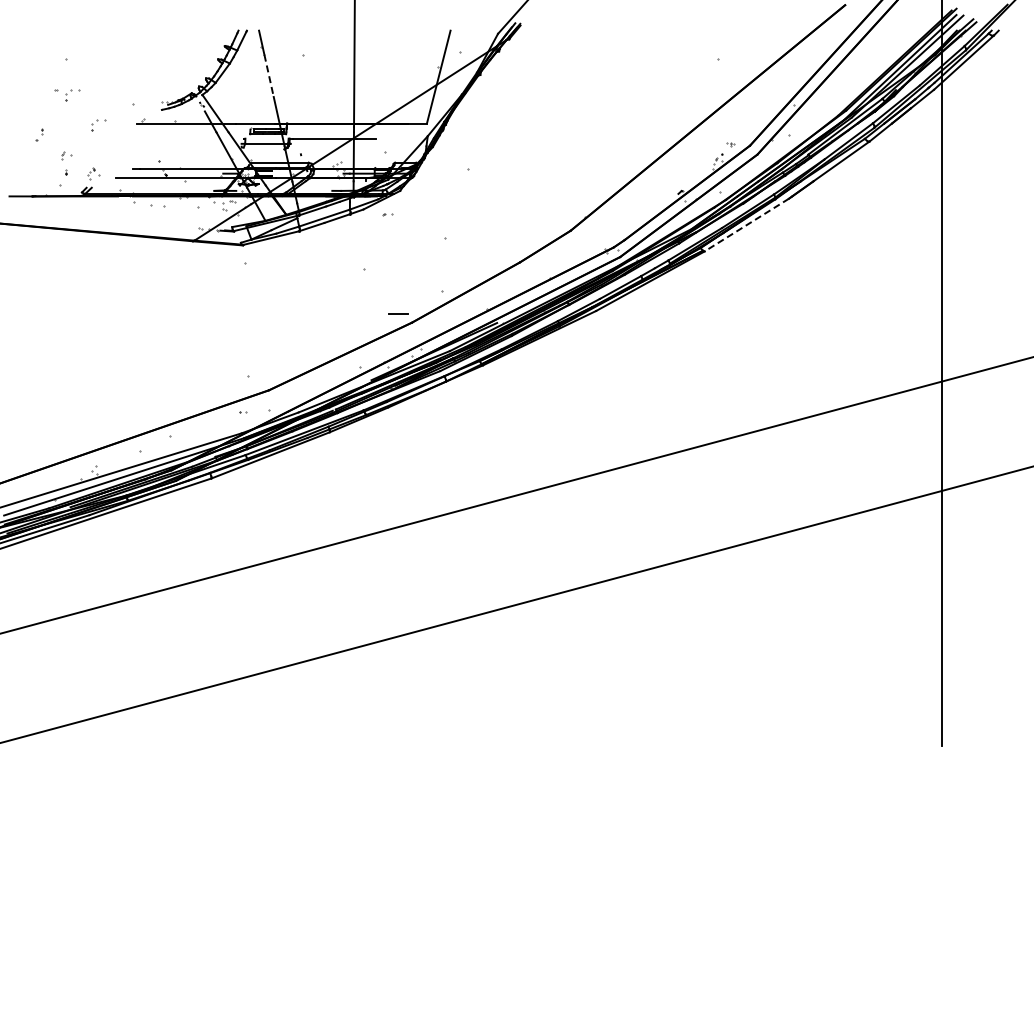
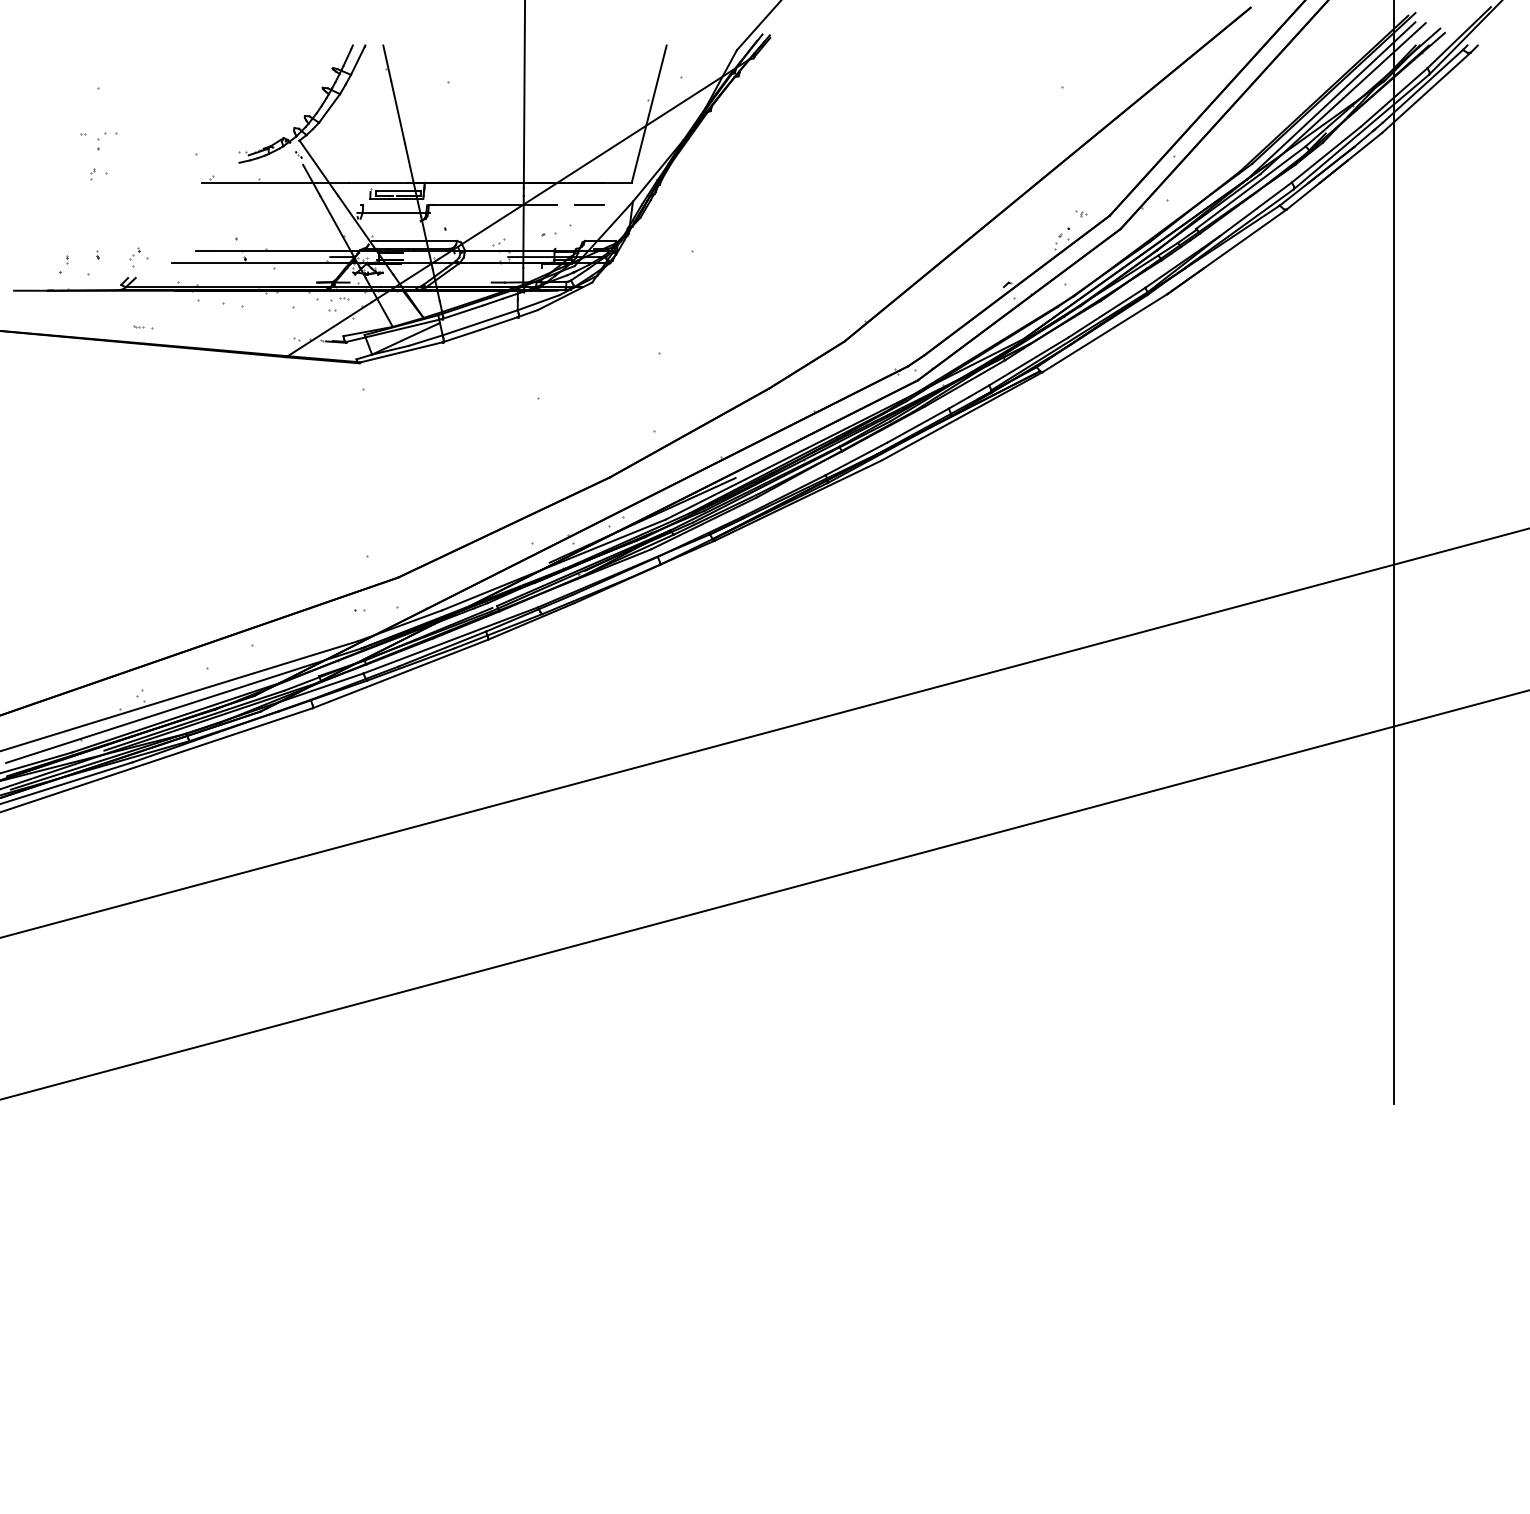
line: (269, 75) -> (398, 111), dashed -> solid
part: (98, 125) -> (145, 185), removed
part: (39, 134) -> (64, 264), moved
part: (66, 155) -> (98, 173), moved
part: (387, 214) -> (548, 234), moved
part: (97, 220) -> (144, 326), added
line: (746, 225) -> (1104, 333), dashed -> solid
line: (398, 313) -> (589, 205), moved

